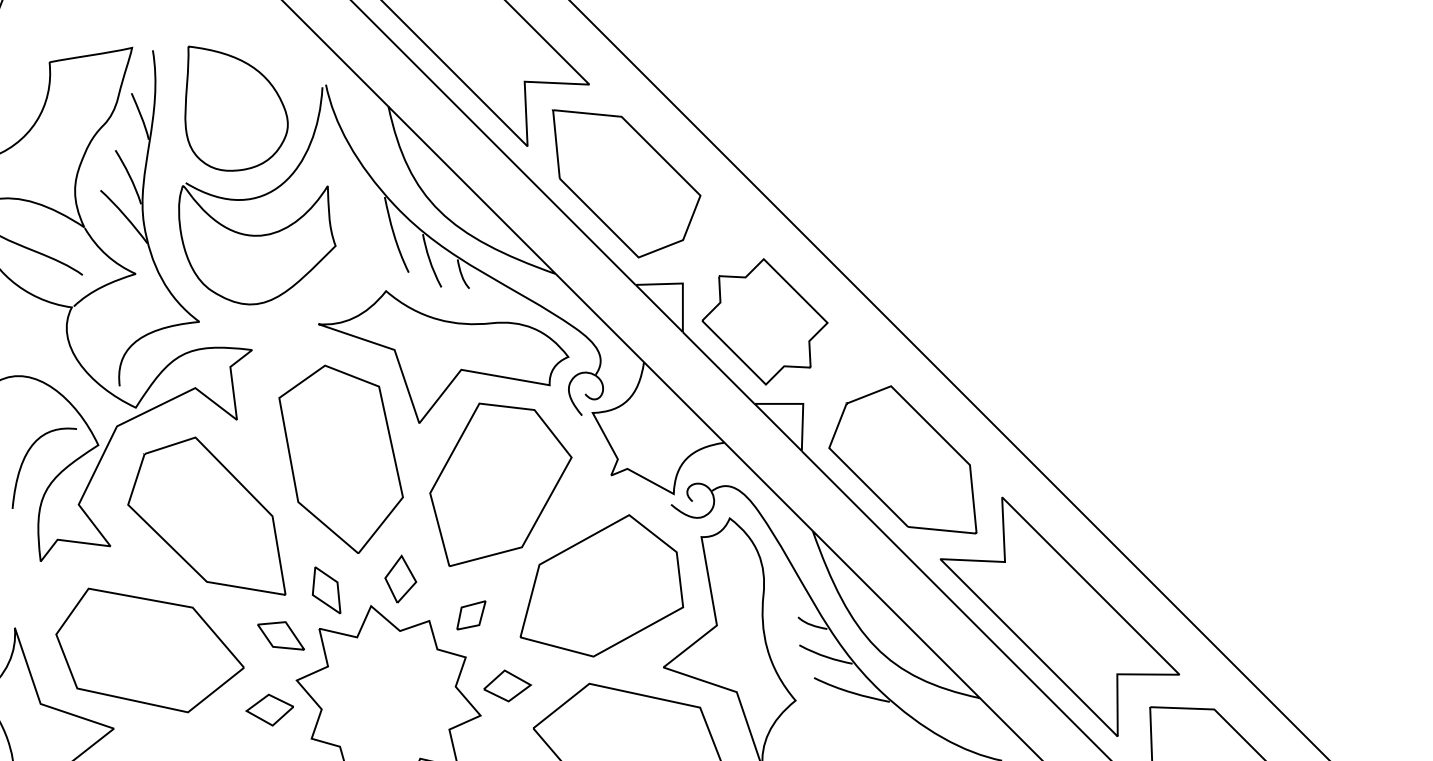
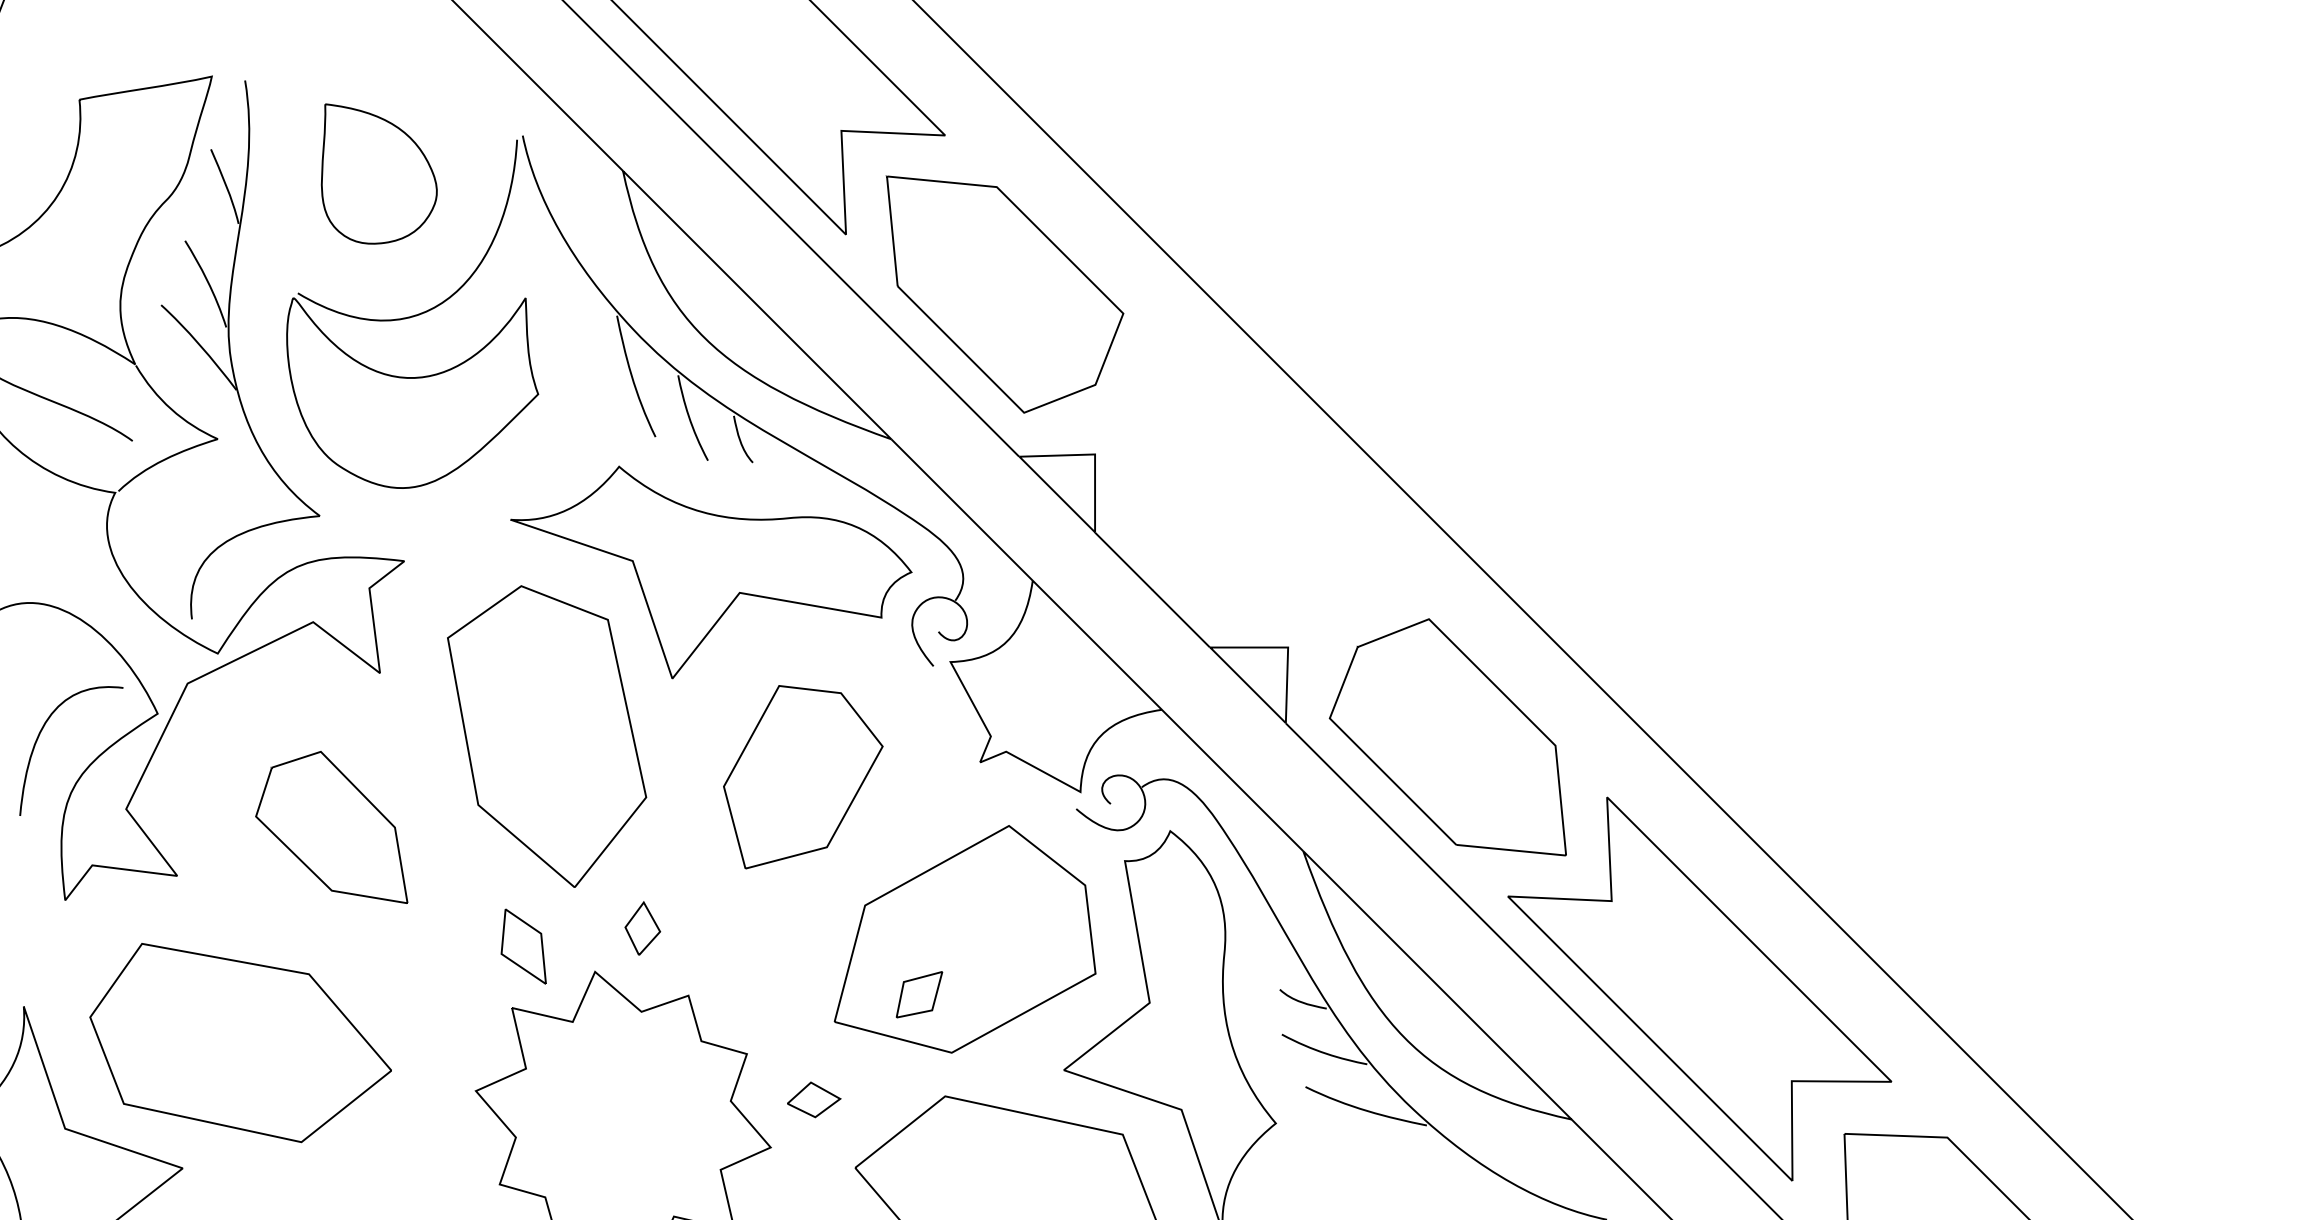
part: (236, 108) -> (379, 173), size x0.7
part: (764, 321) -> (1225, 515), removed
part: (500, 484) -> (802, 776), size x0.7
part: (206, 515) -> (331, 826), size x0.6
part: (400, 578) -> (642, 927), size x0.7
part: (471, 615) -> (919, 994), moved
part: (280, 635) -> (449, 1018), removed
part: (507, 685) -> (813, 1099), size x0.7
part: (269, 709) -> (432, 1137), removed

